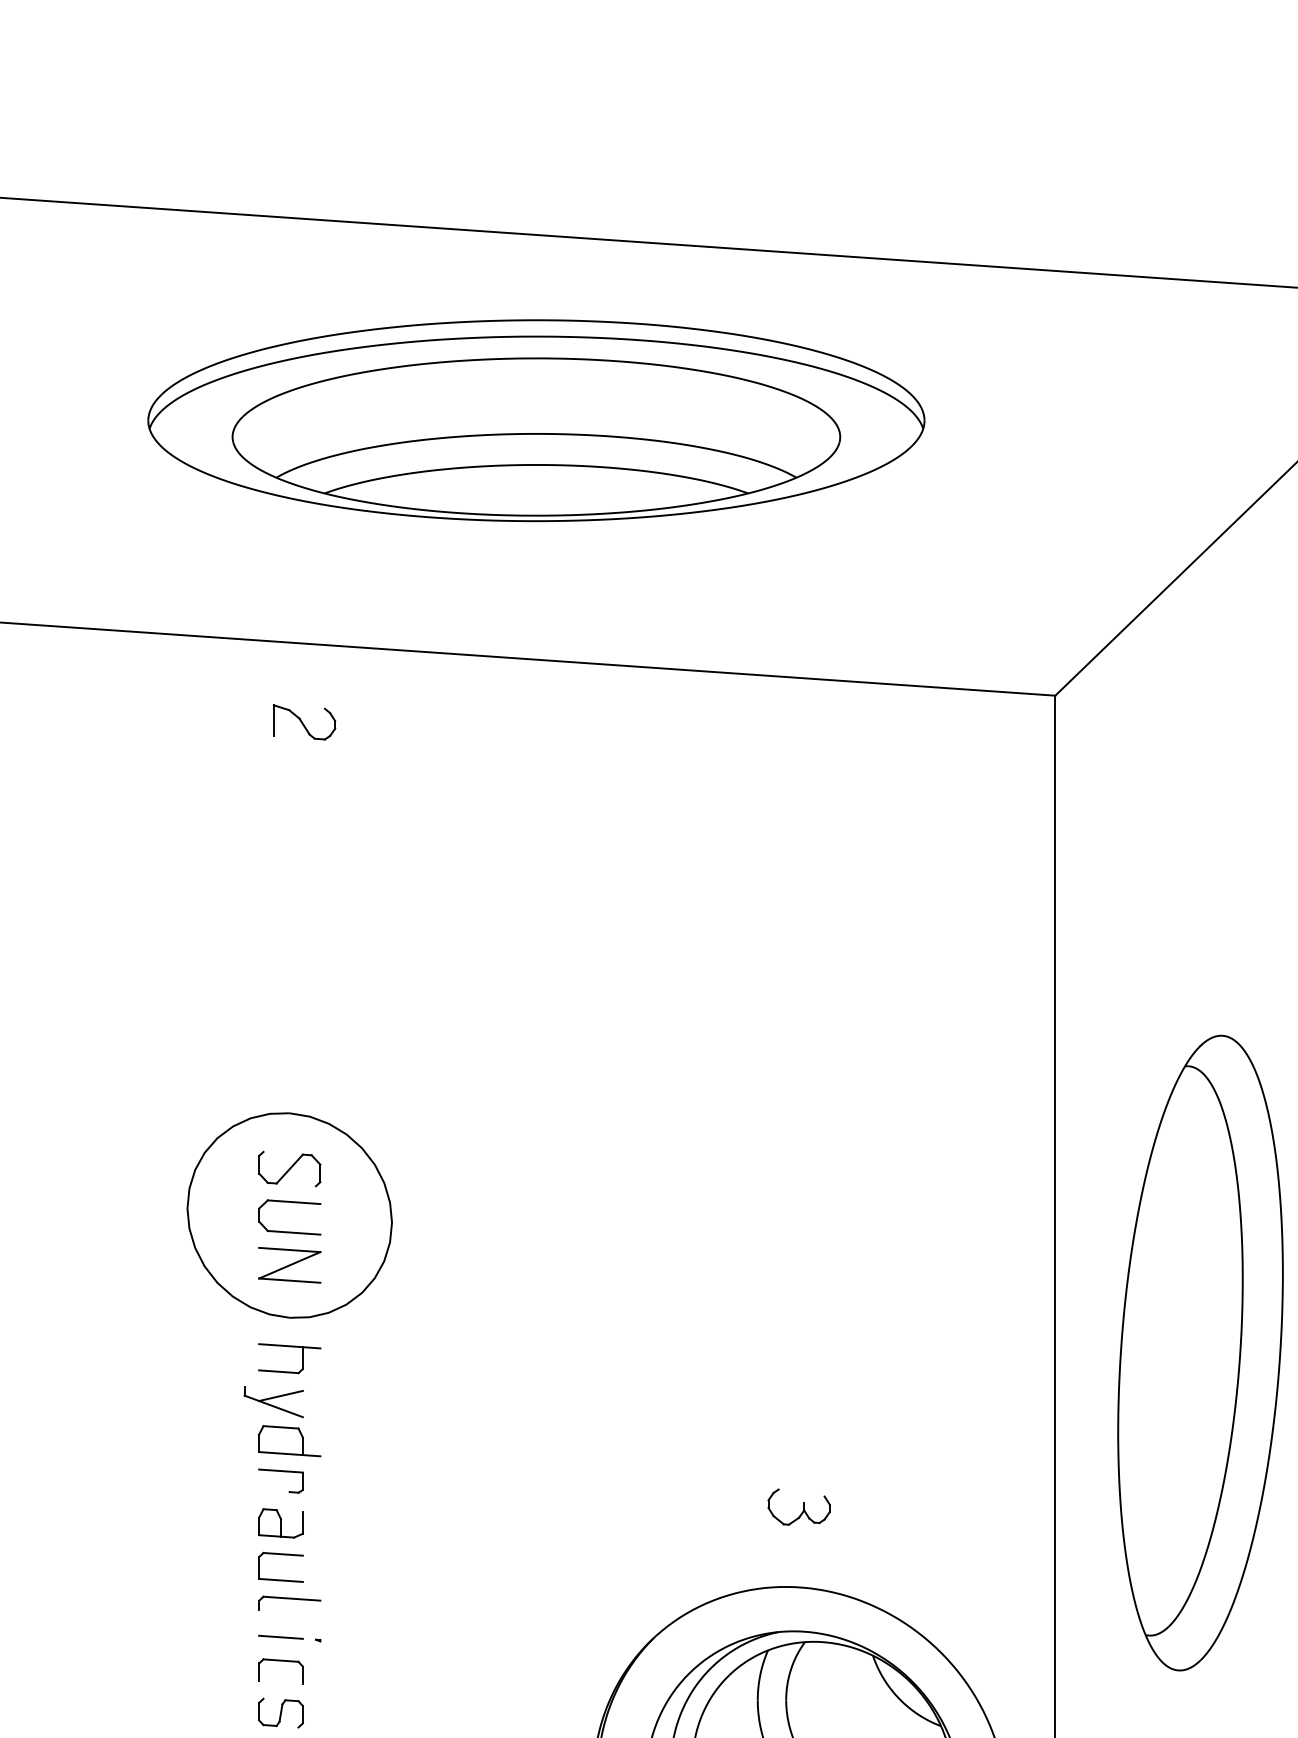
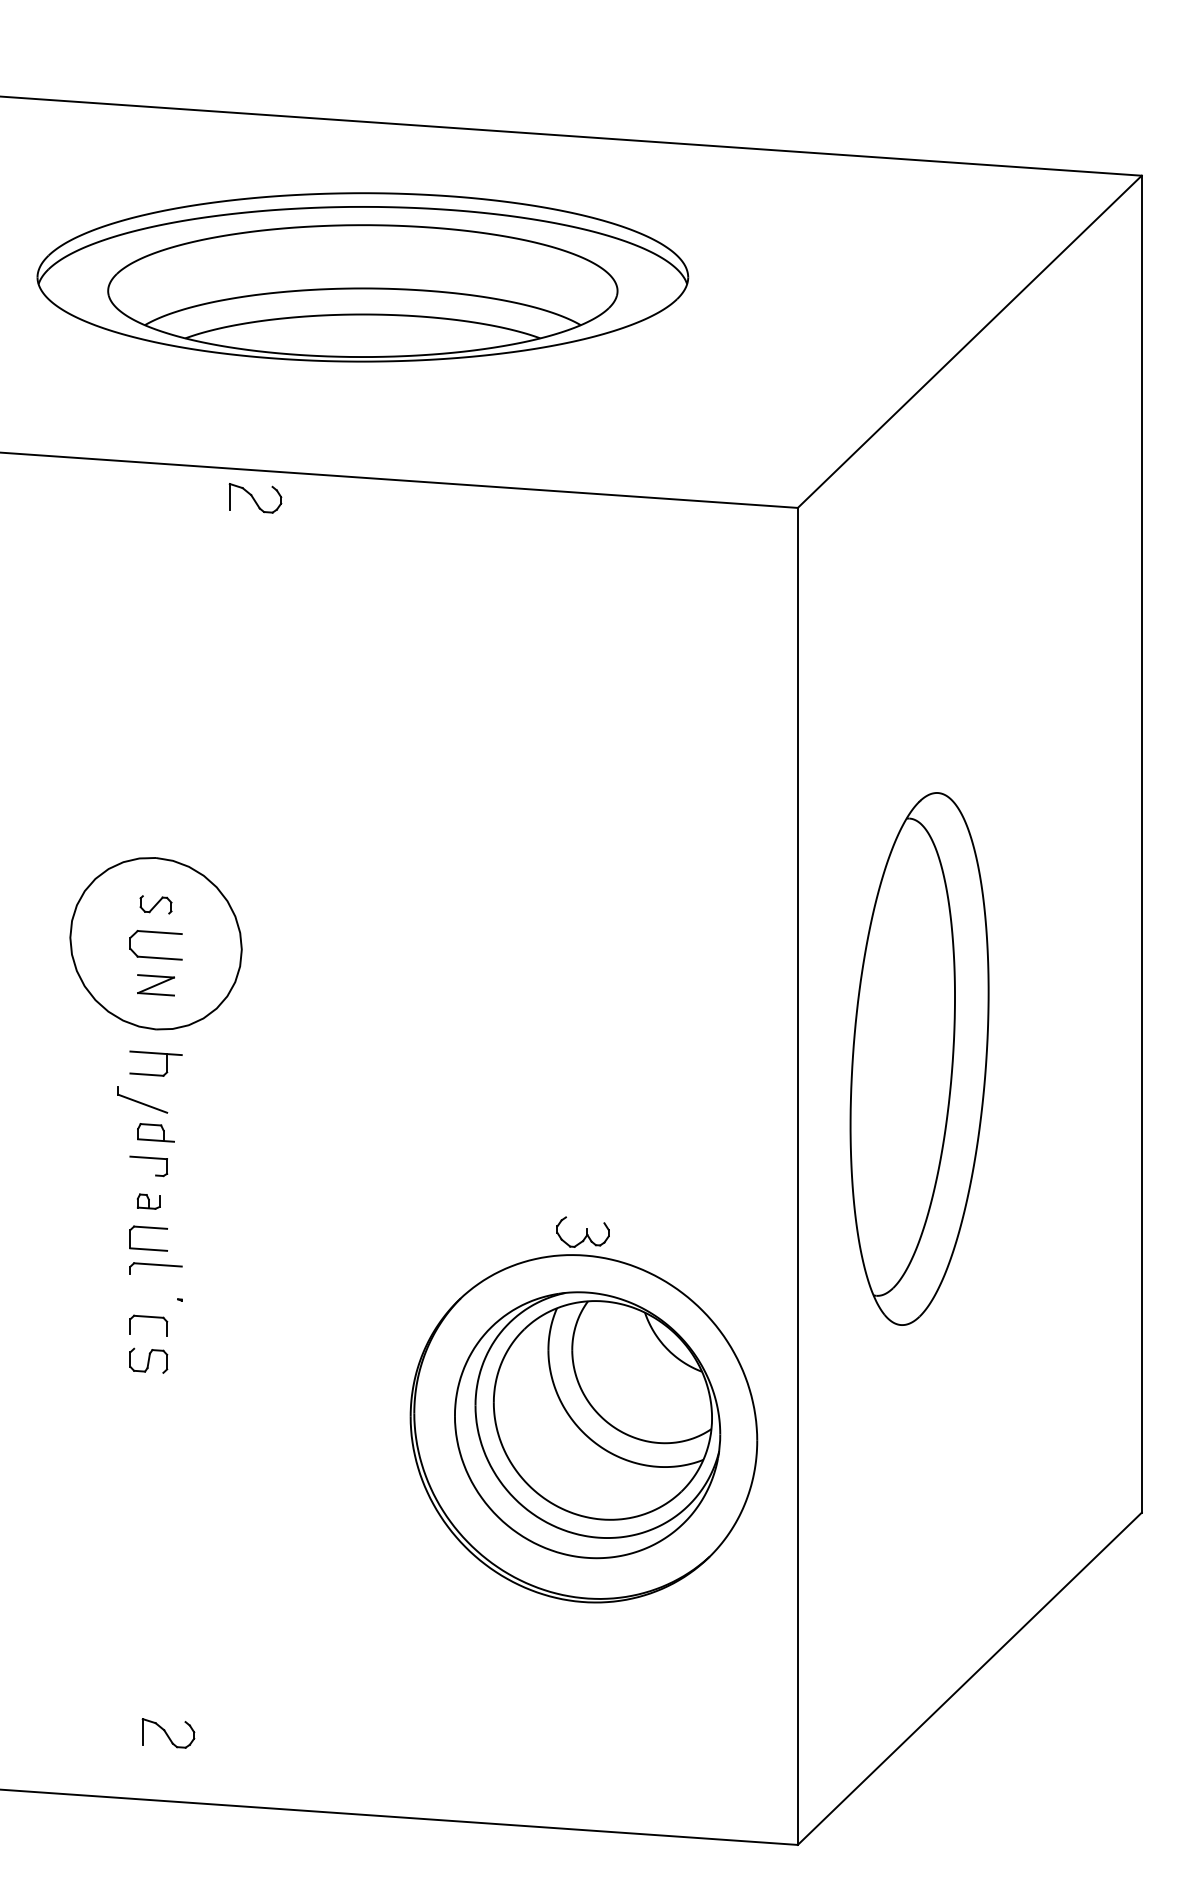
part: (304, 722) -> (255, 498), moved
part: (289, 1168) -> (155, 904), size x0.6
part: (289, 1264) -> (155, 984), size x0.7
line: (280, 1395) -> (148, 1094), removed
part: (289, 1440) -> (155, 1132), size x0.7
part: (798, 1506) -> (582, 1231), moved
part: (280, 1523) -> (148, 1201), size x0.6
line: (280, 1637) -> (148, 1297), removed

